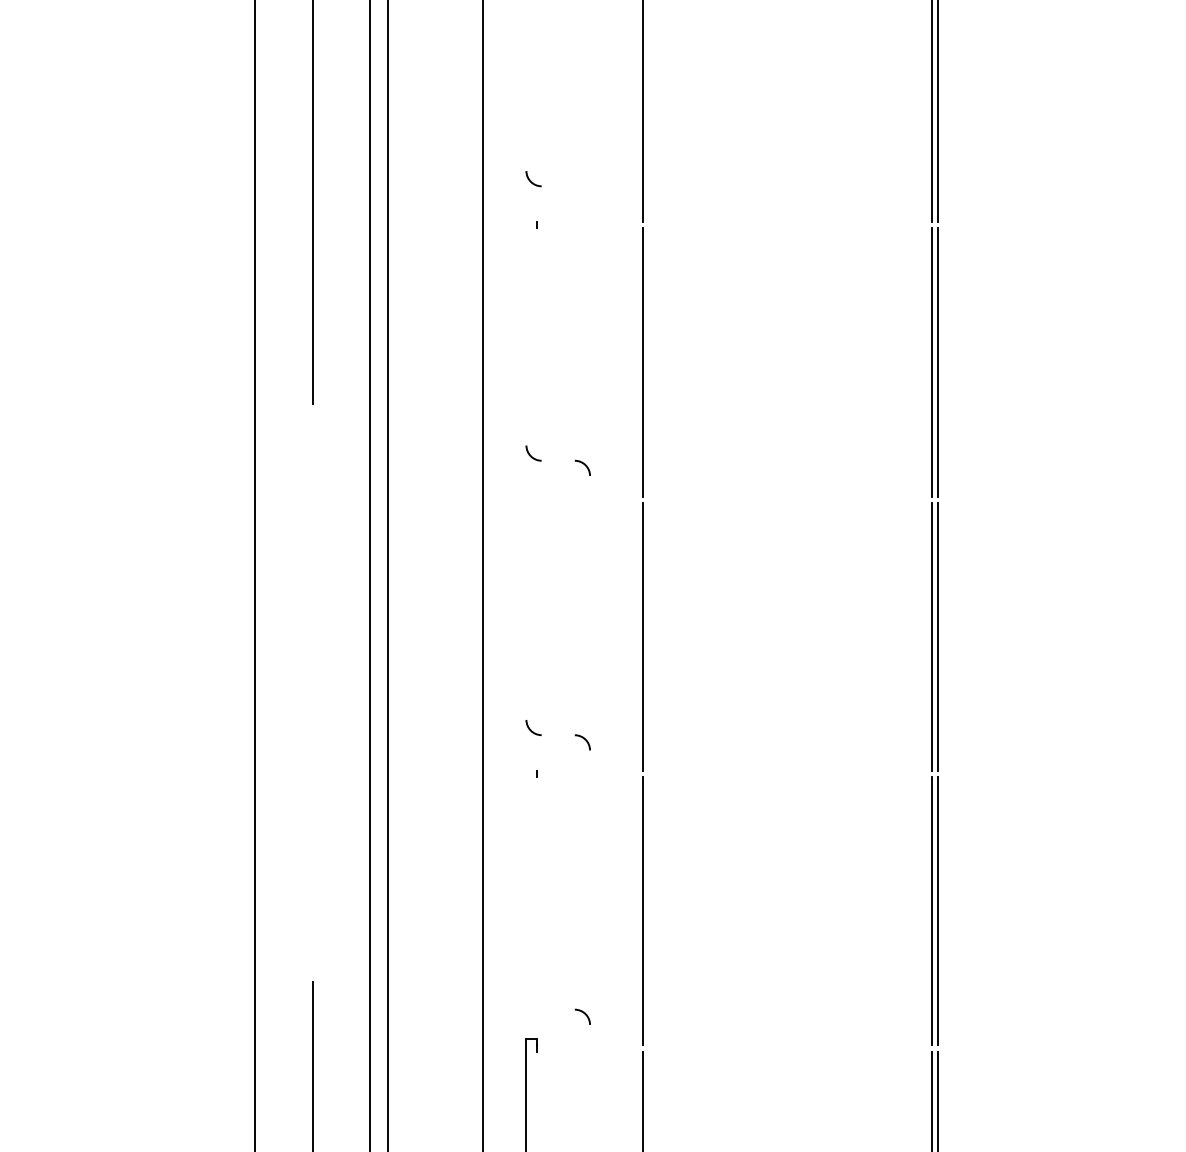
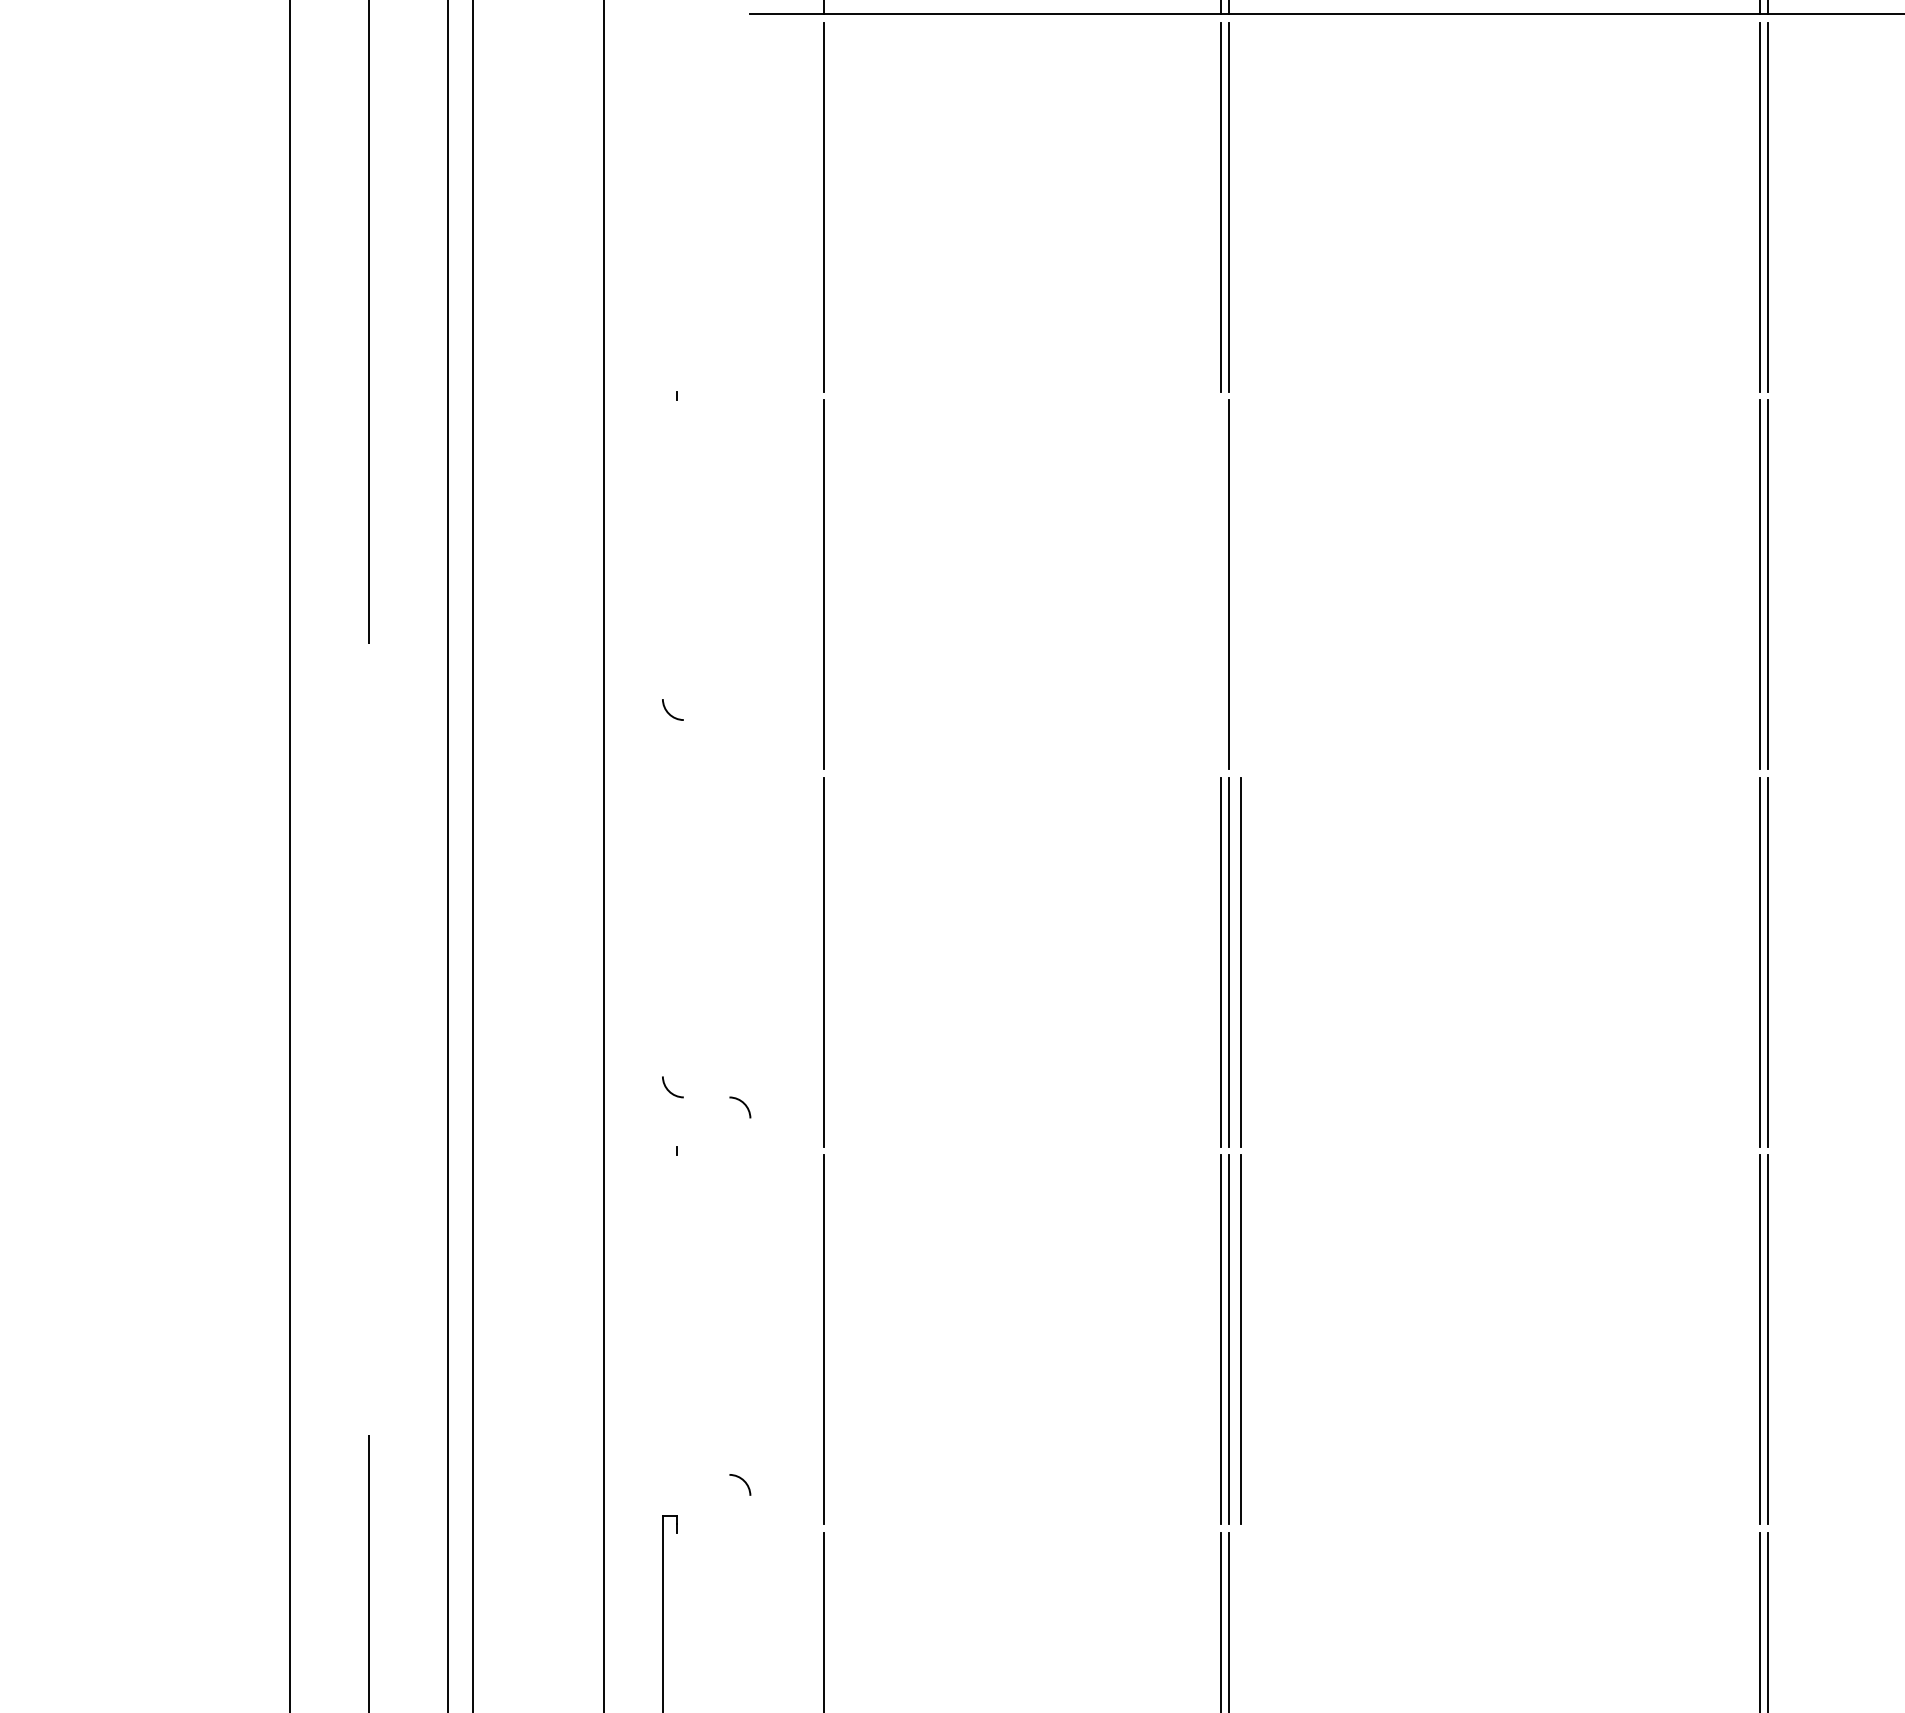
arc: (531, 181) -> (669, 335), removed
line: (932, 362) -> (1221, 584), removed
arc: (583, 464) -> (741, 725), removed
line: (946, 771) -> (1240, 1147), added

